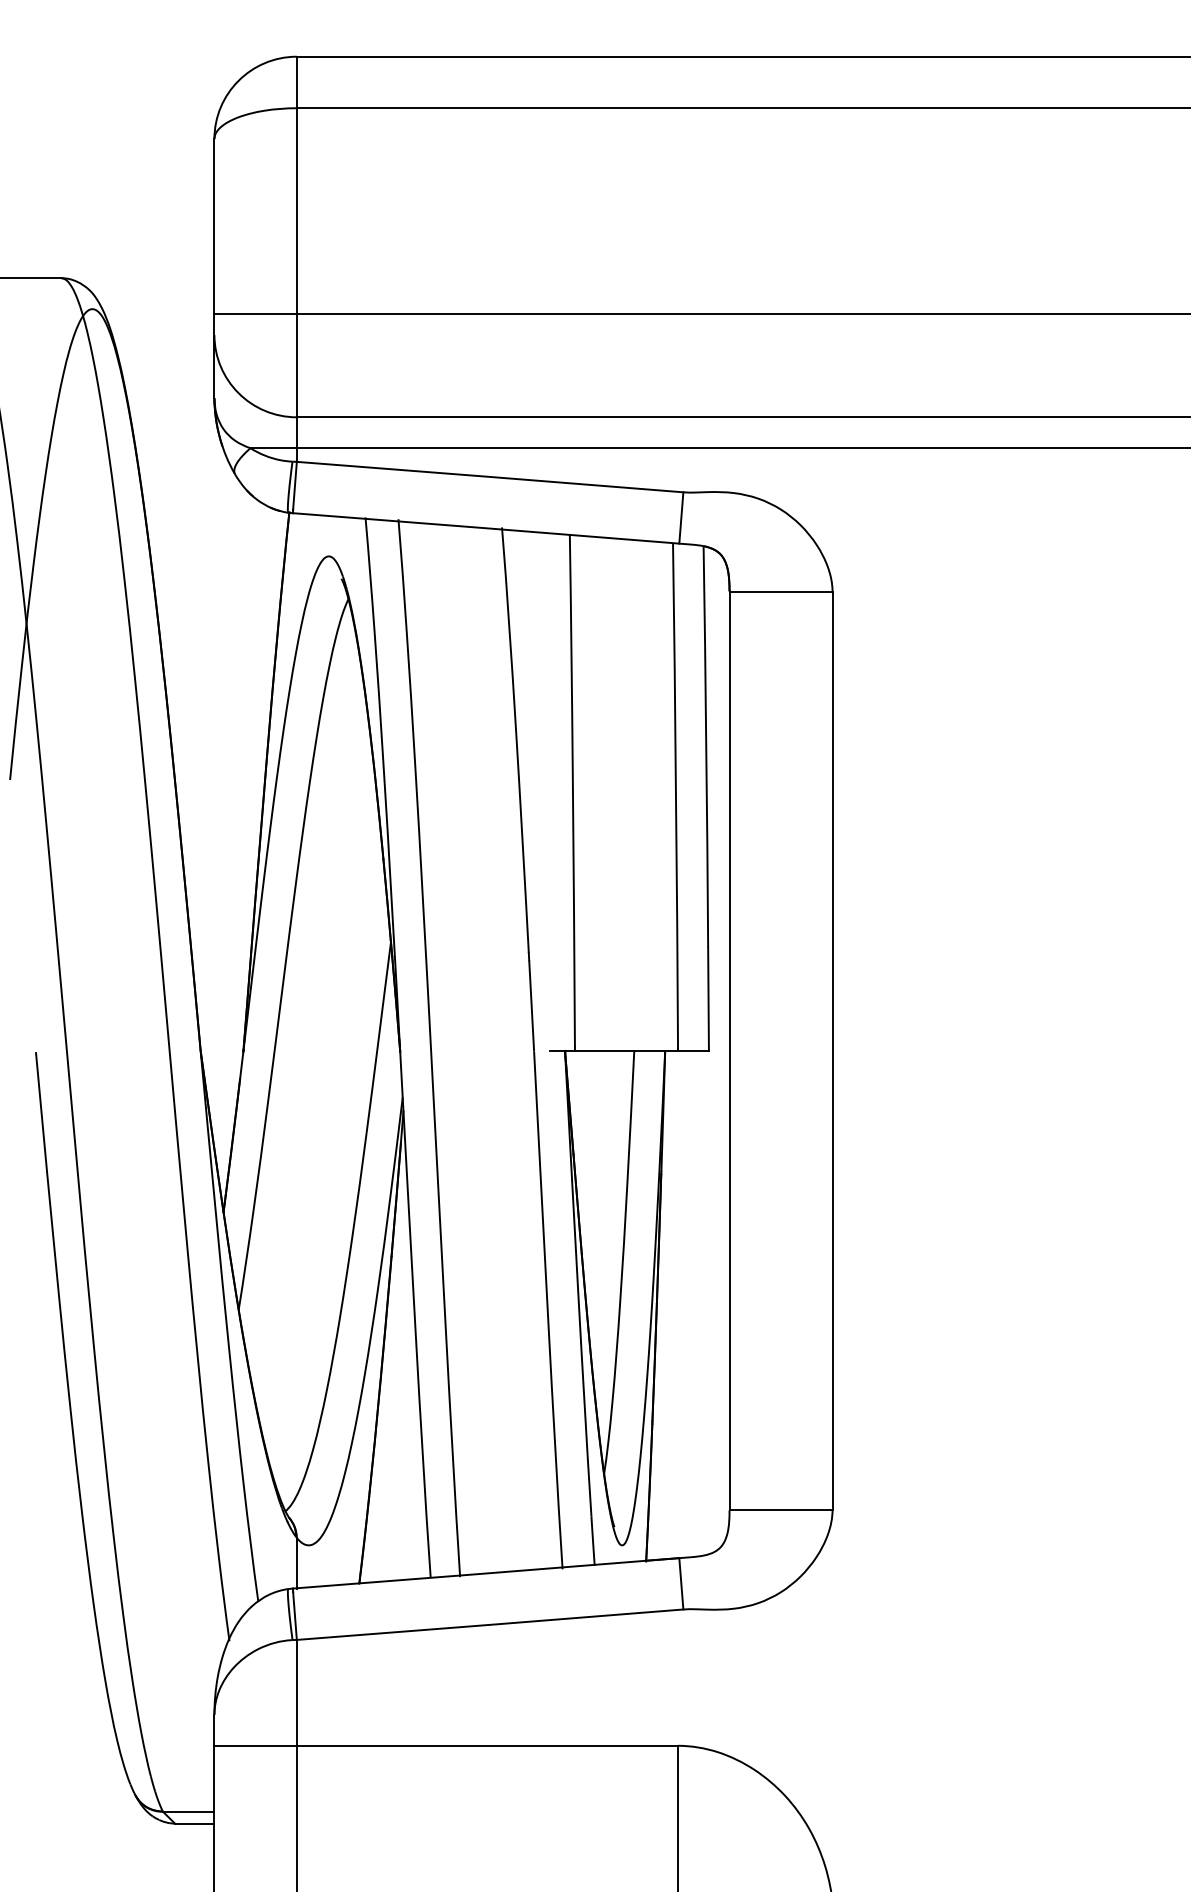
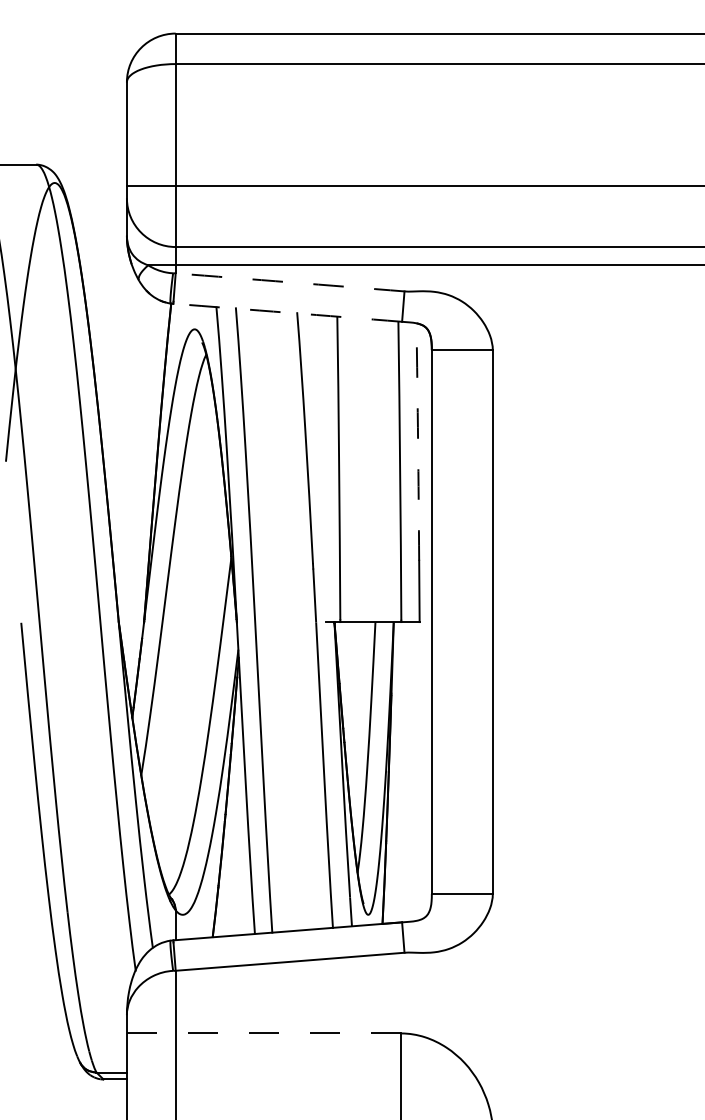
arc: (490, 477) -> (290, 282), solid -> dashed
arc: (485, 527) -> (287, 312), solid -> dashed
arc: (706, 747) -> (418, 442), solid -> dashed
line: (446, 1745) -> (264, 1033), solid -> dashed

